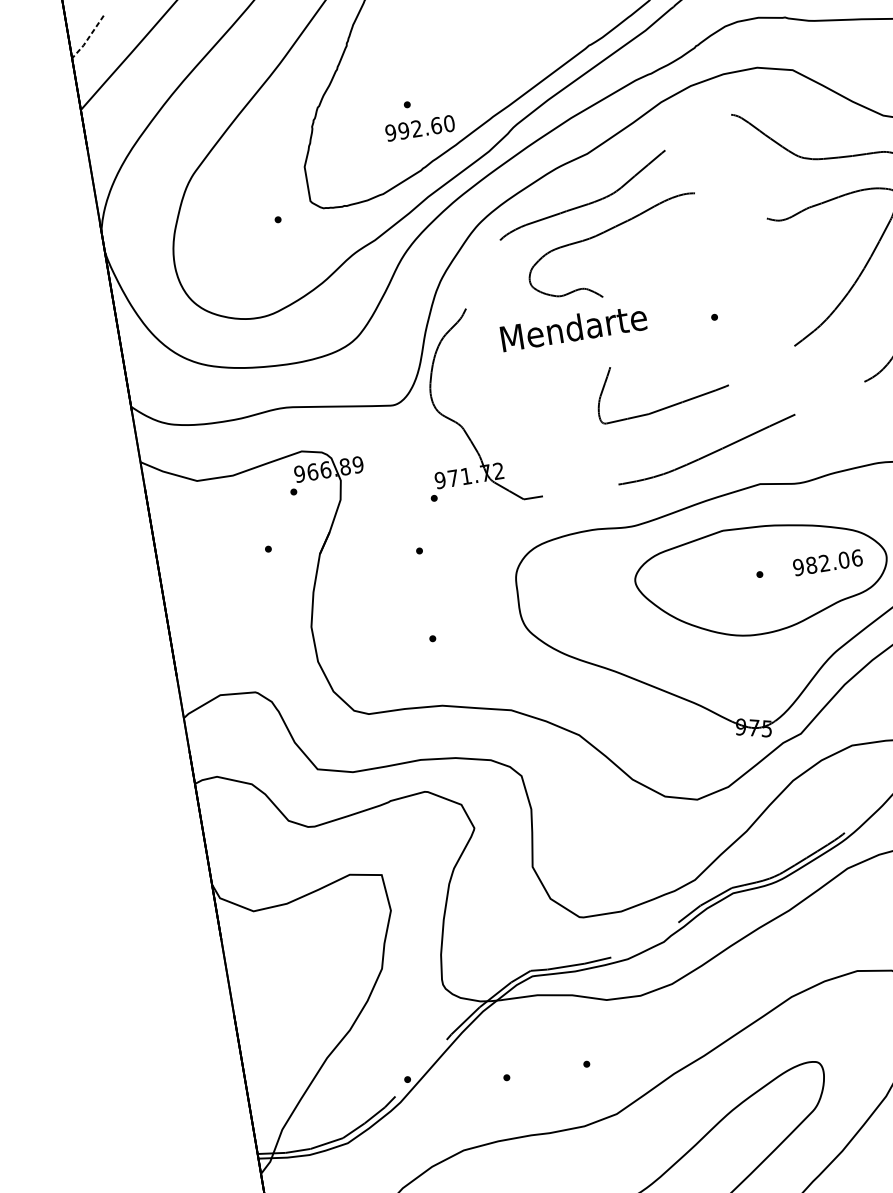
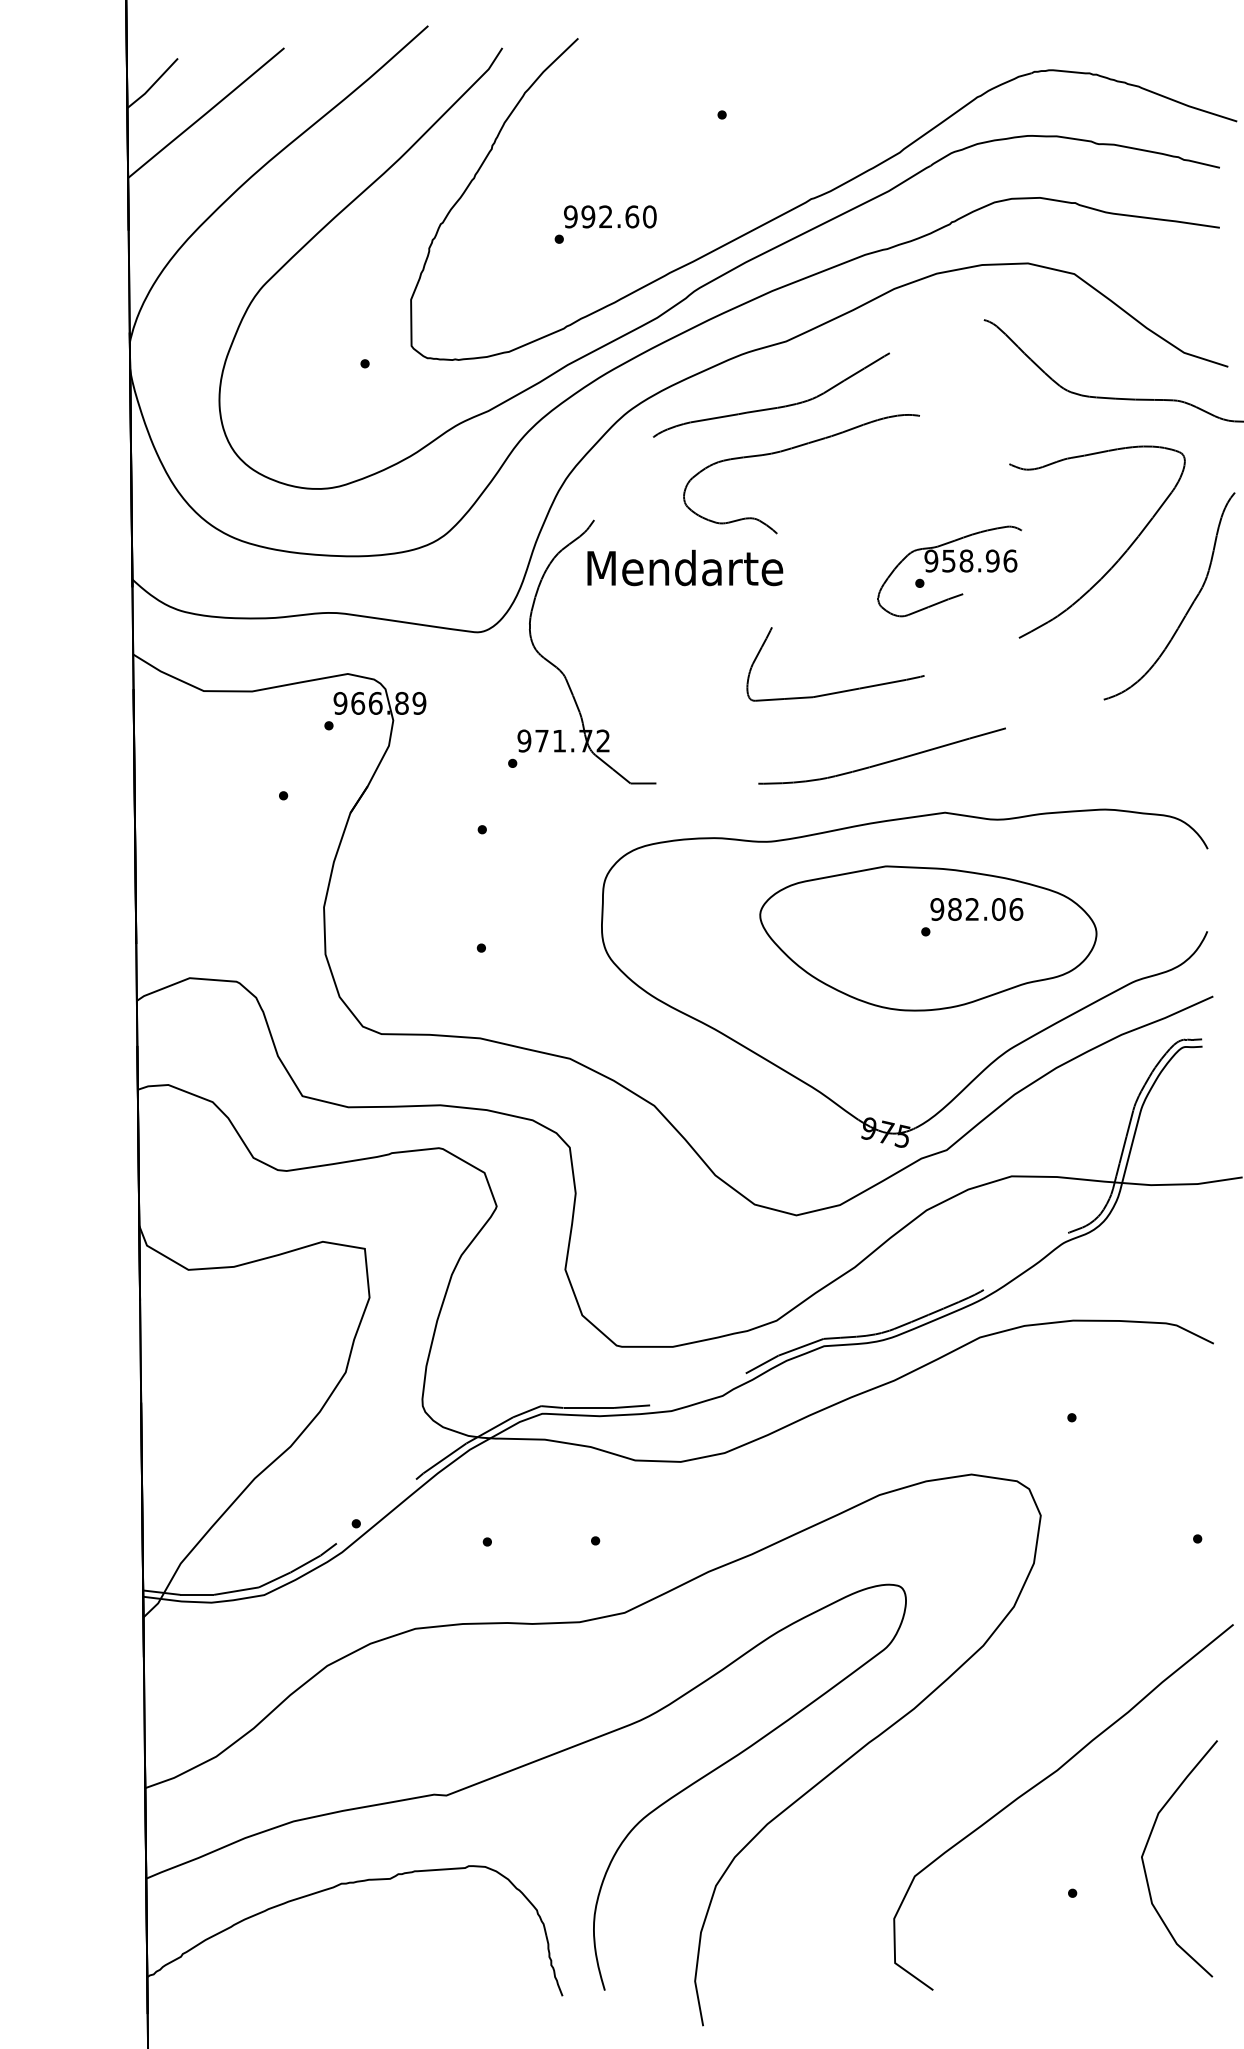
line: (88, 38) -> (153, 85), dashed -> solid
text: (420, 127) -> (610, 216), moved
part: (735, 305) -> (949, 571), added
text: (574, 327) -> (685, 567), moved
text: (827, 562) -> (976, 909), moved

